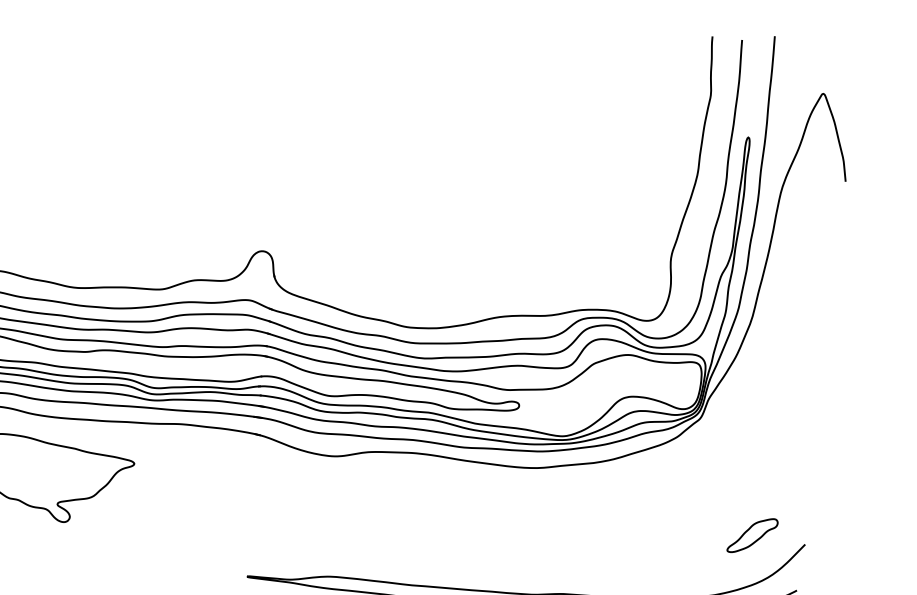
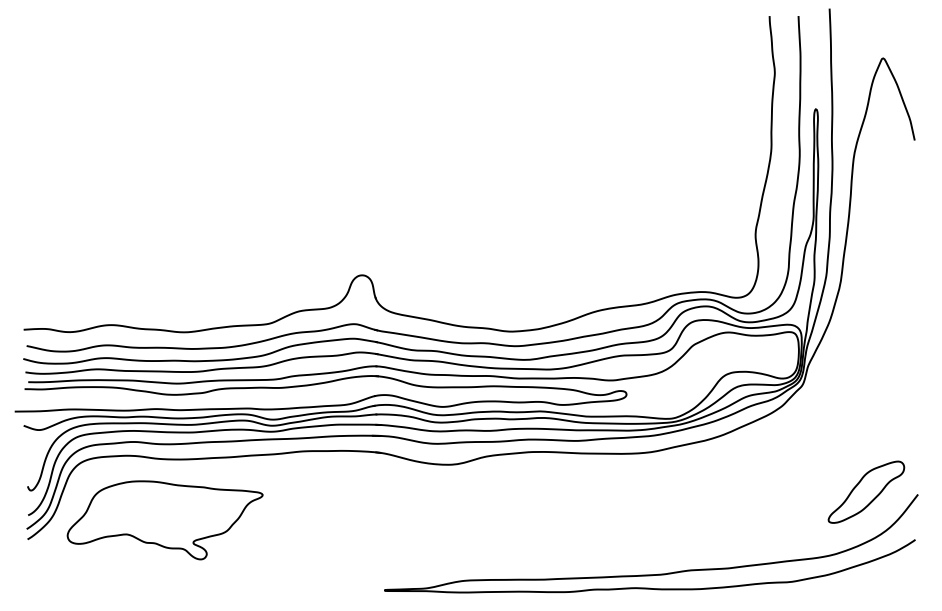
part: (752, 535) -> (866, 491), size x1.67

